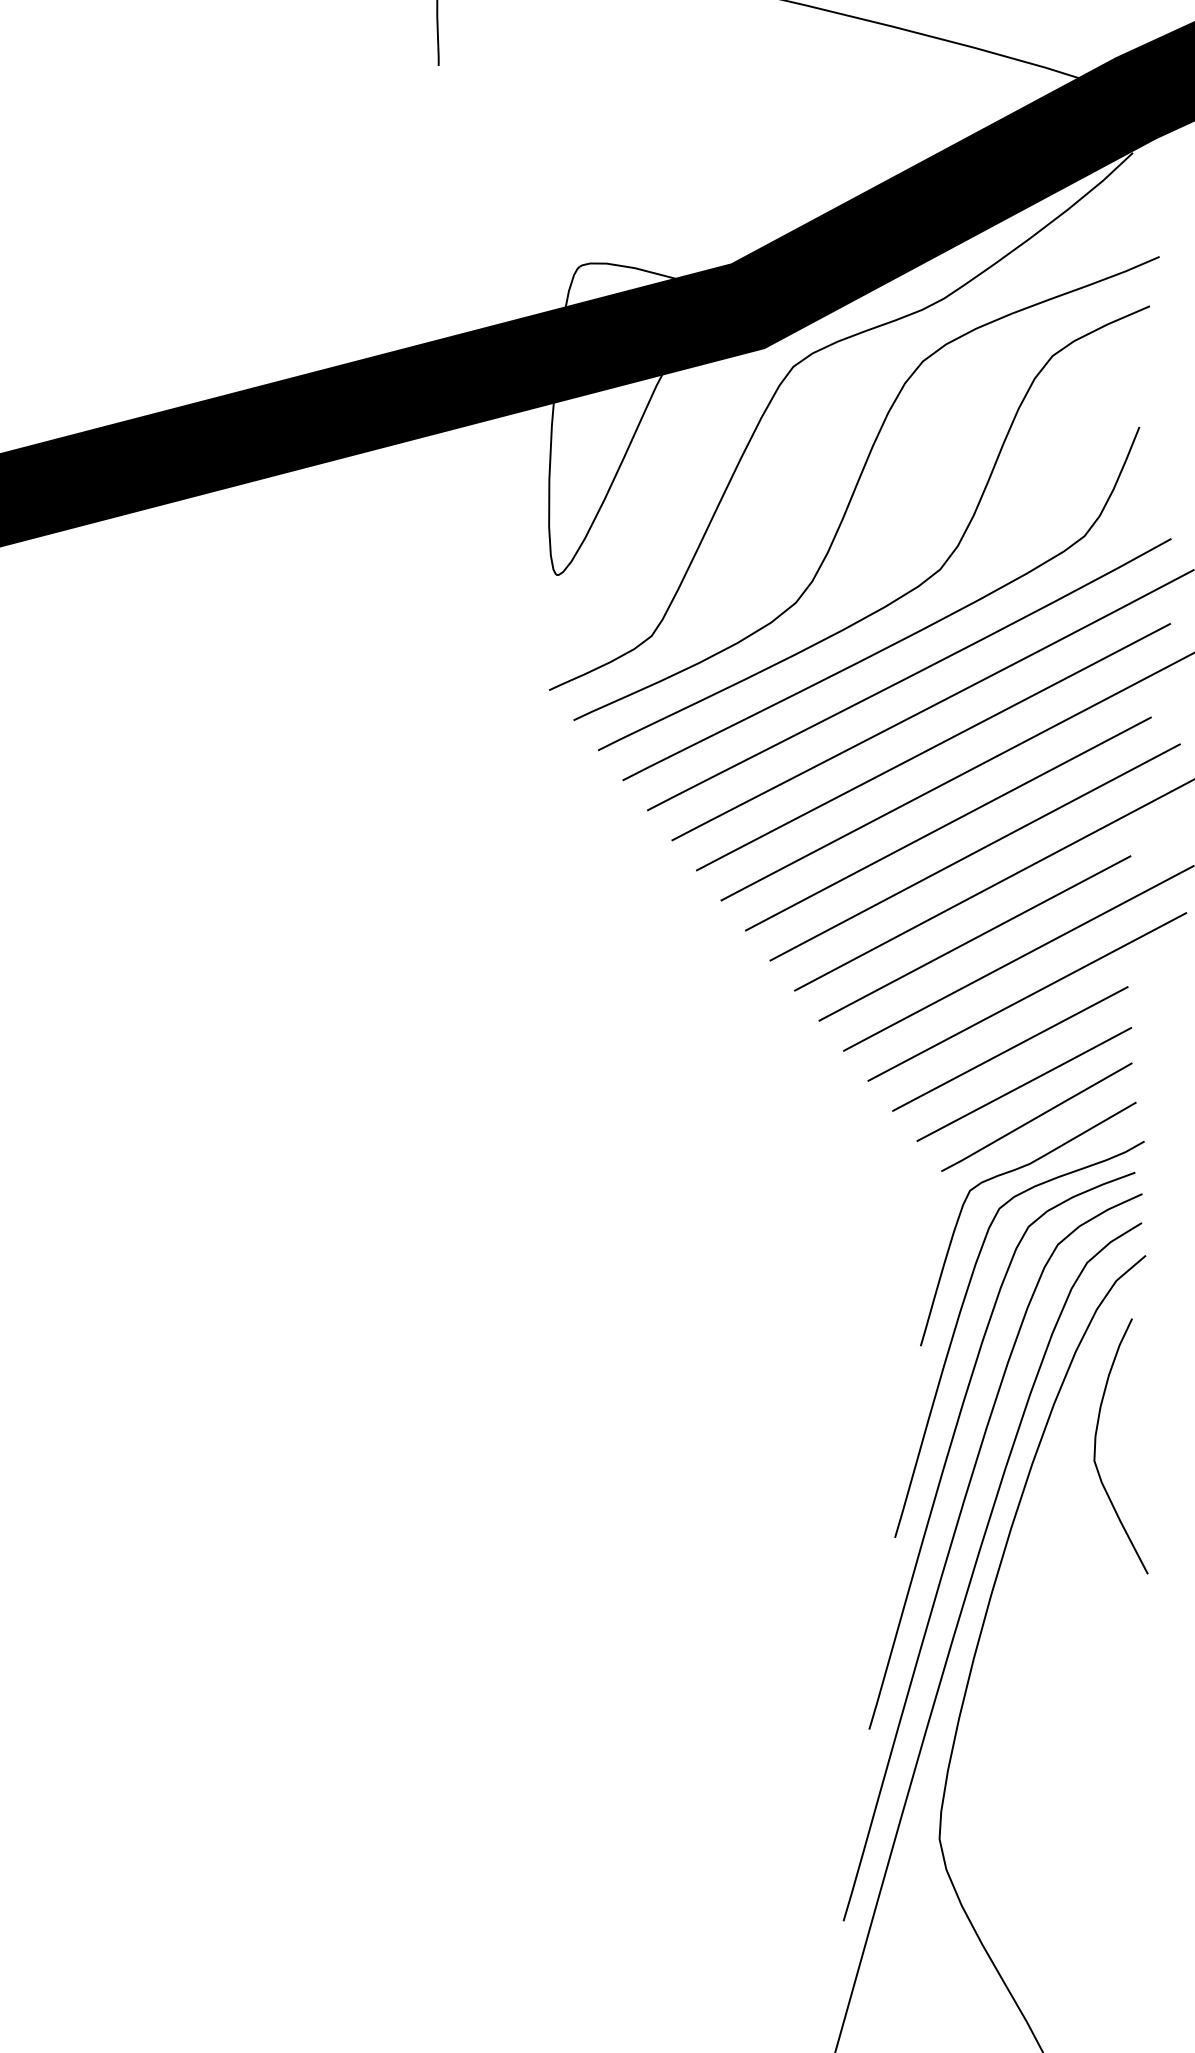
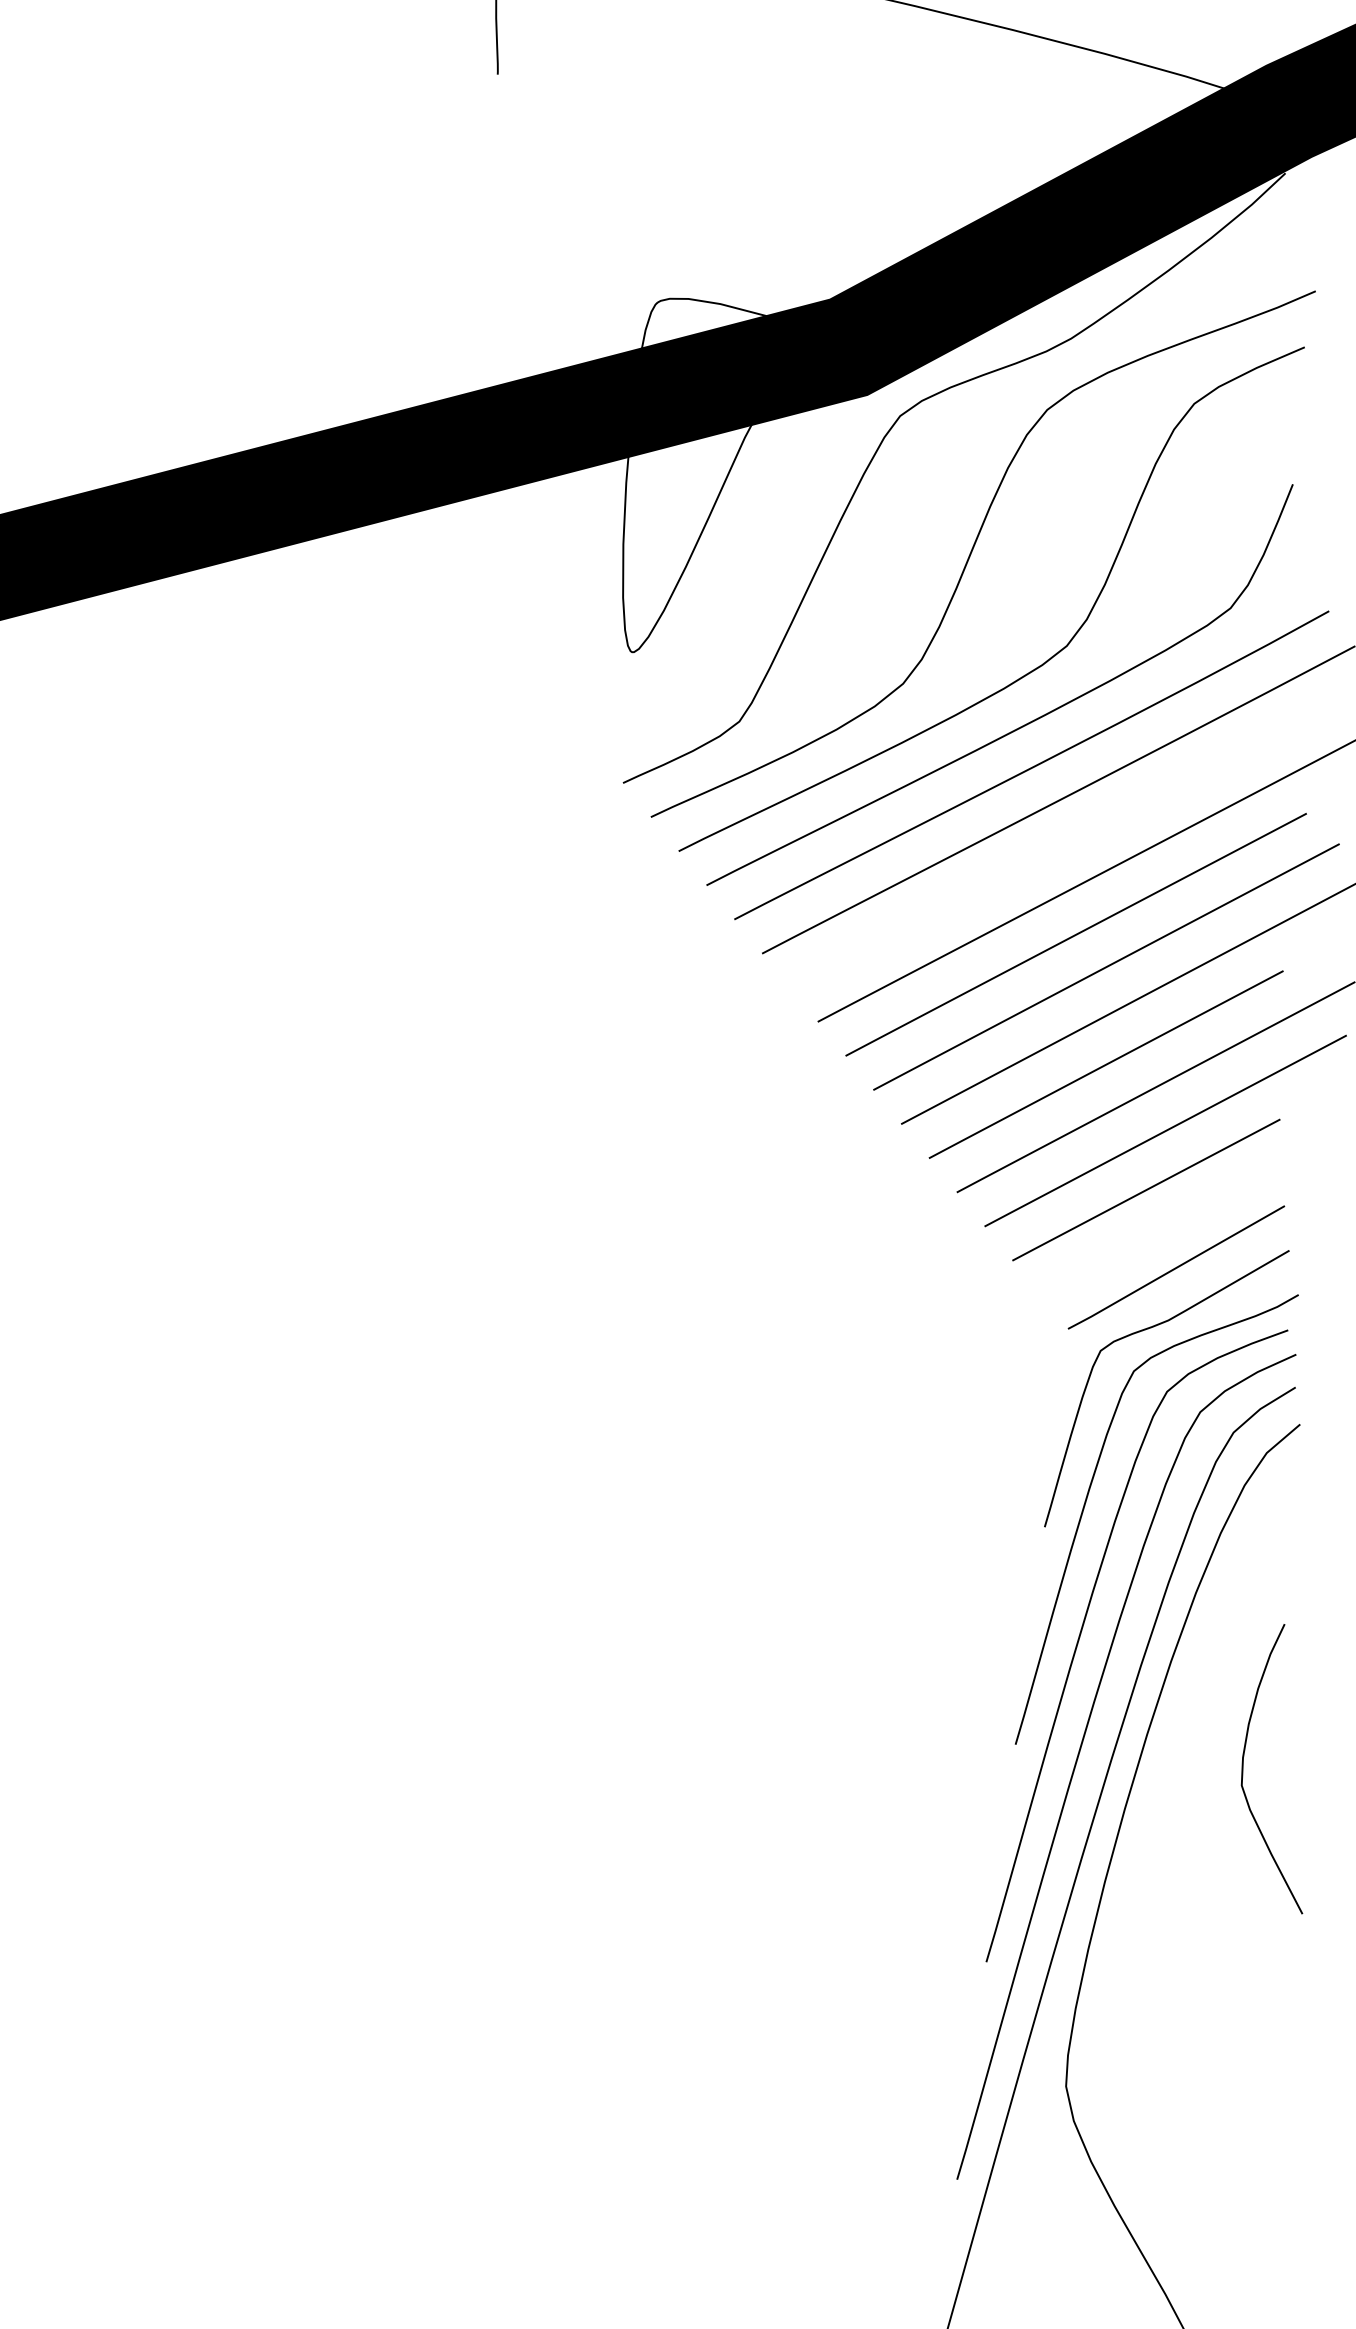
line: (933, 747) -> (1059, 847), removed
line: (1024, 1084) -> (1162, 1230), removed
curve: (1096, 1443) -> (1244, 1765), moved

